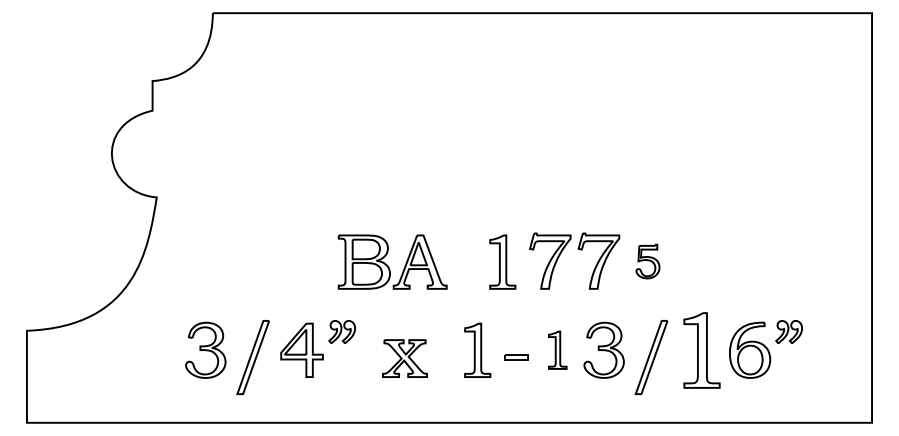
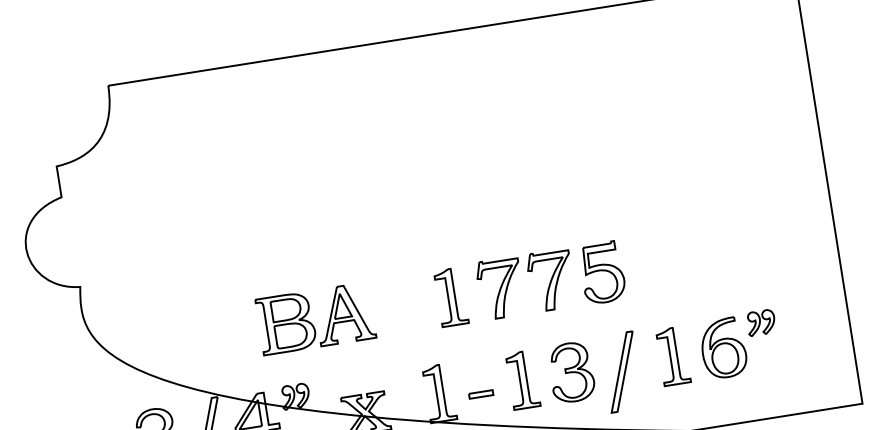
part: (392, 261) -> (315, 318), moved
part: (647, 261) -> (602, 272), size x1.67
part: (557, 349) -> (522, 379), size x1.43
part: (701, 349) -> (672, 355), size x0.71

